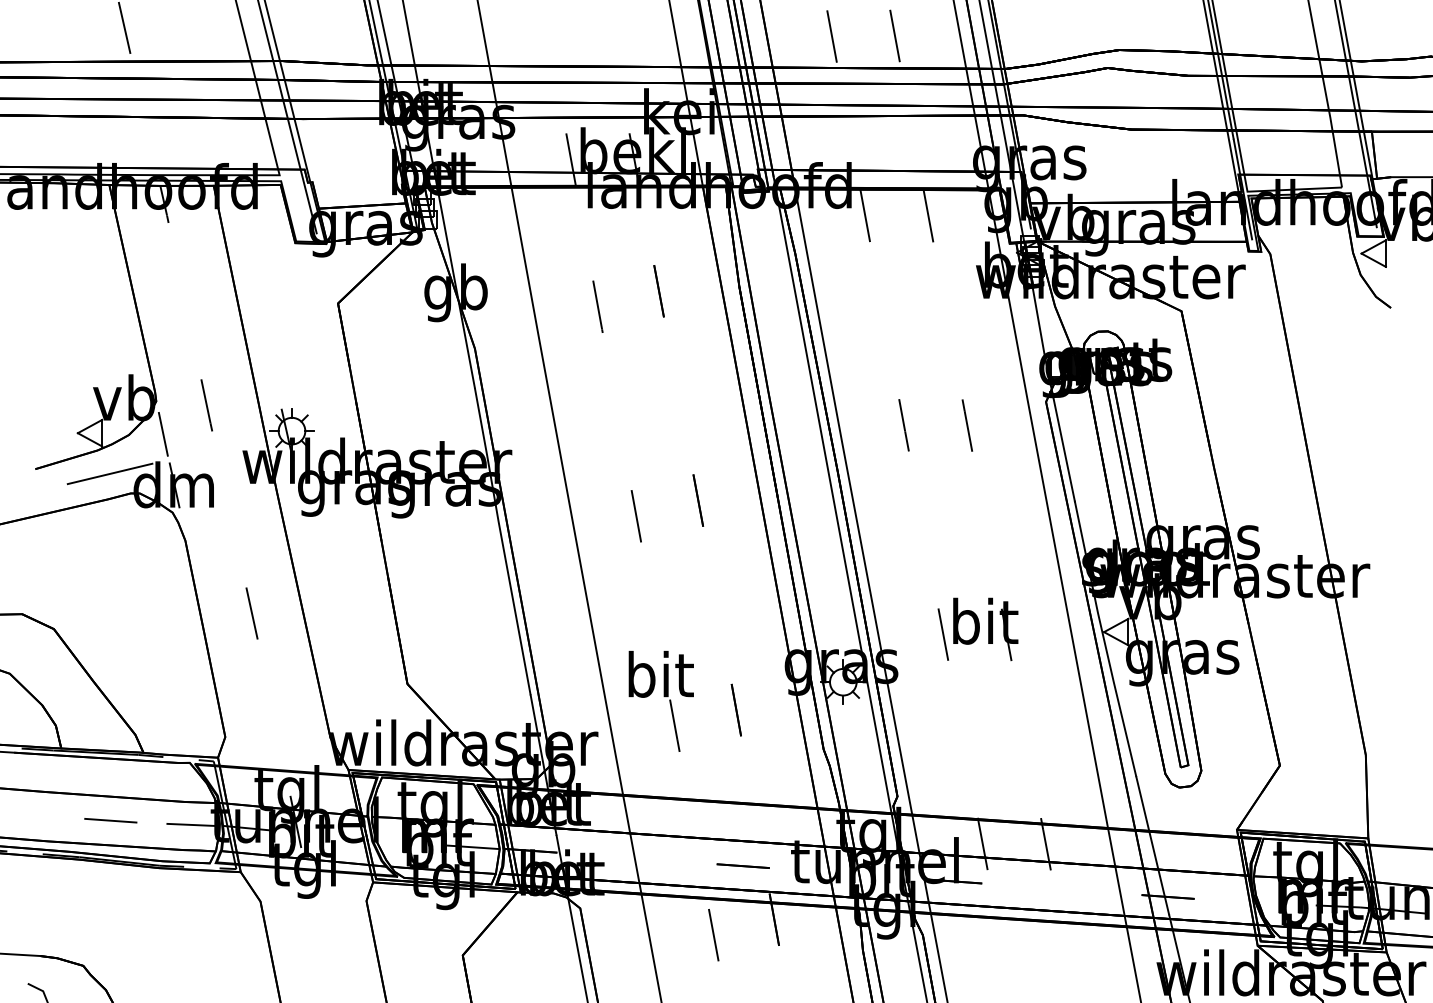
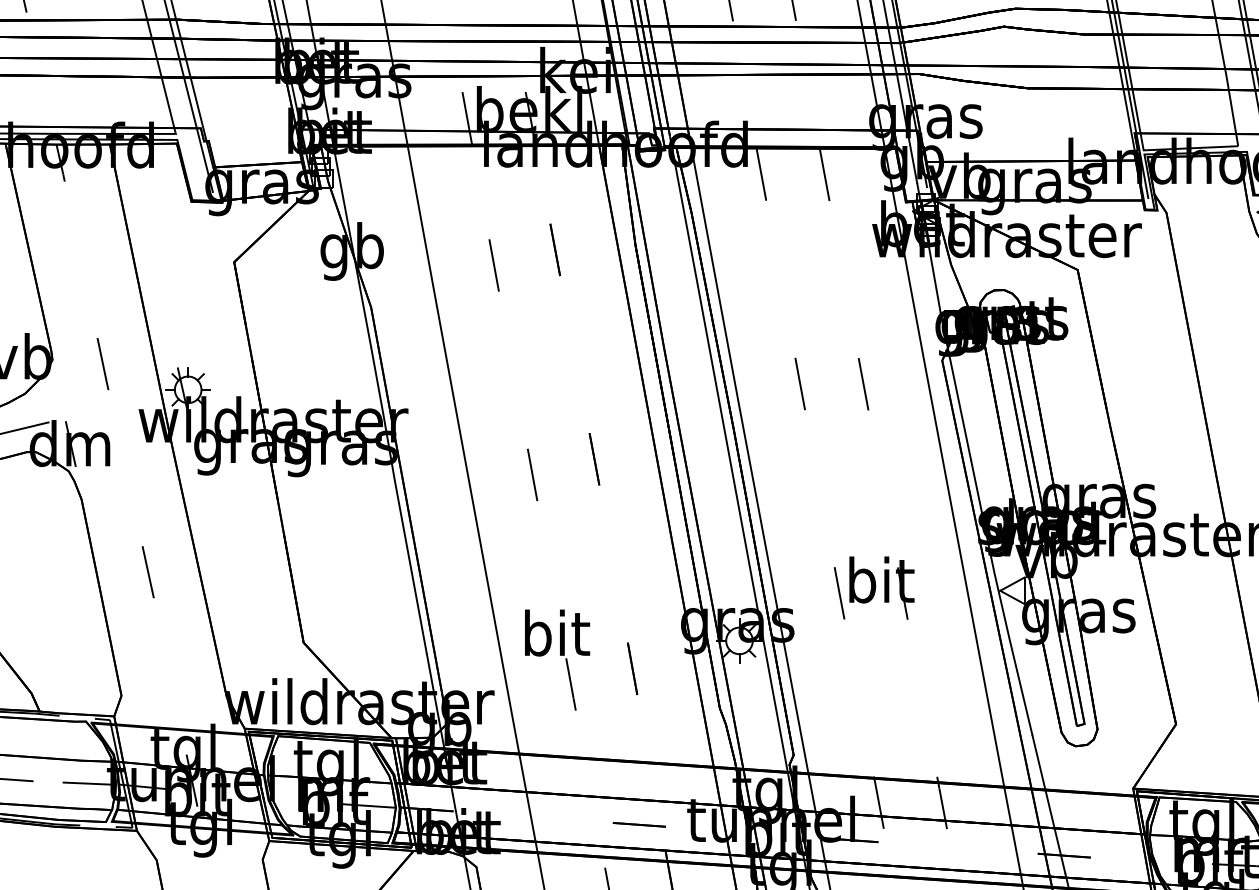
line: (163, 434) -> (59, 393), removed

